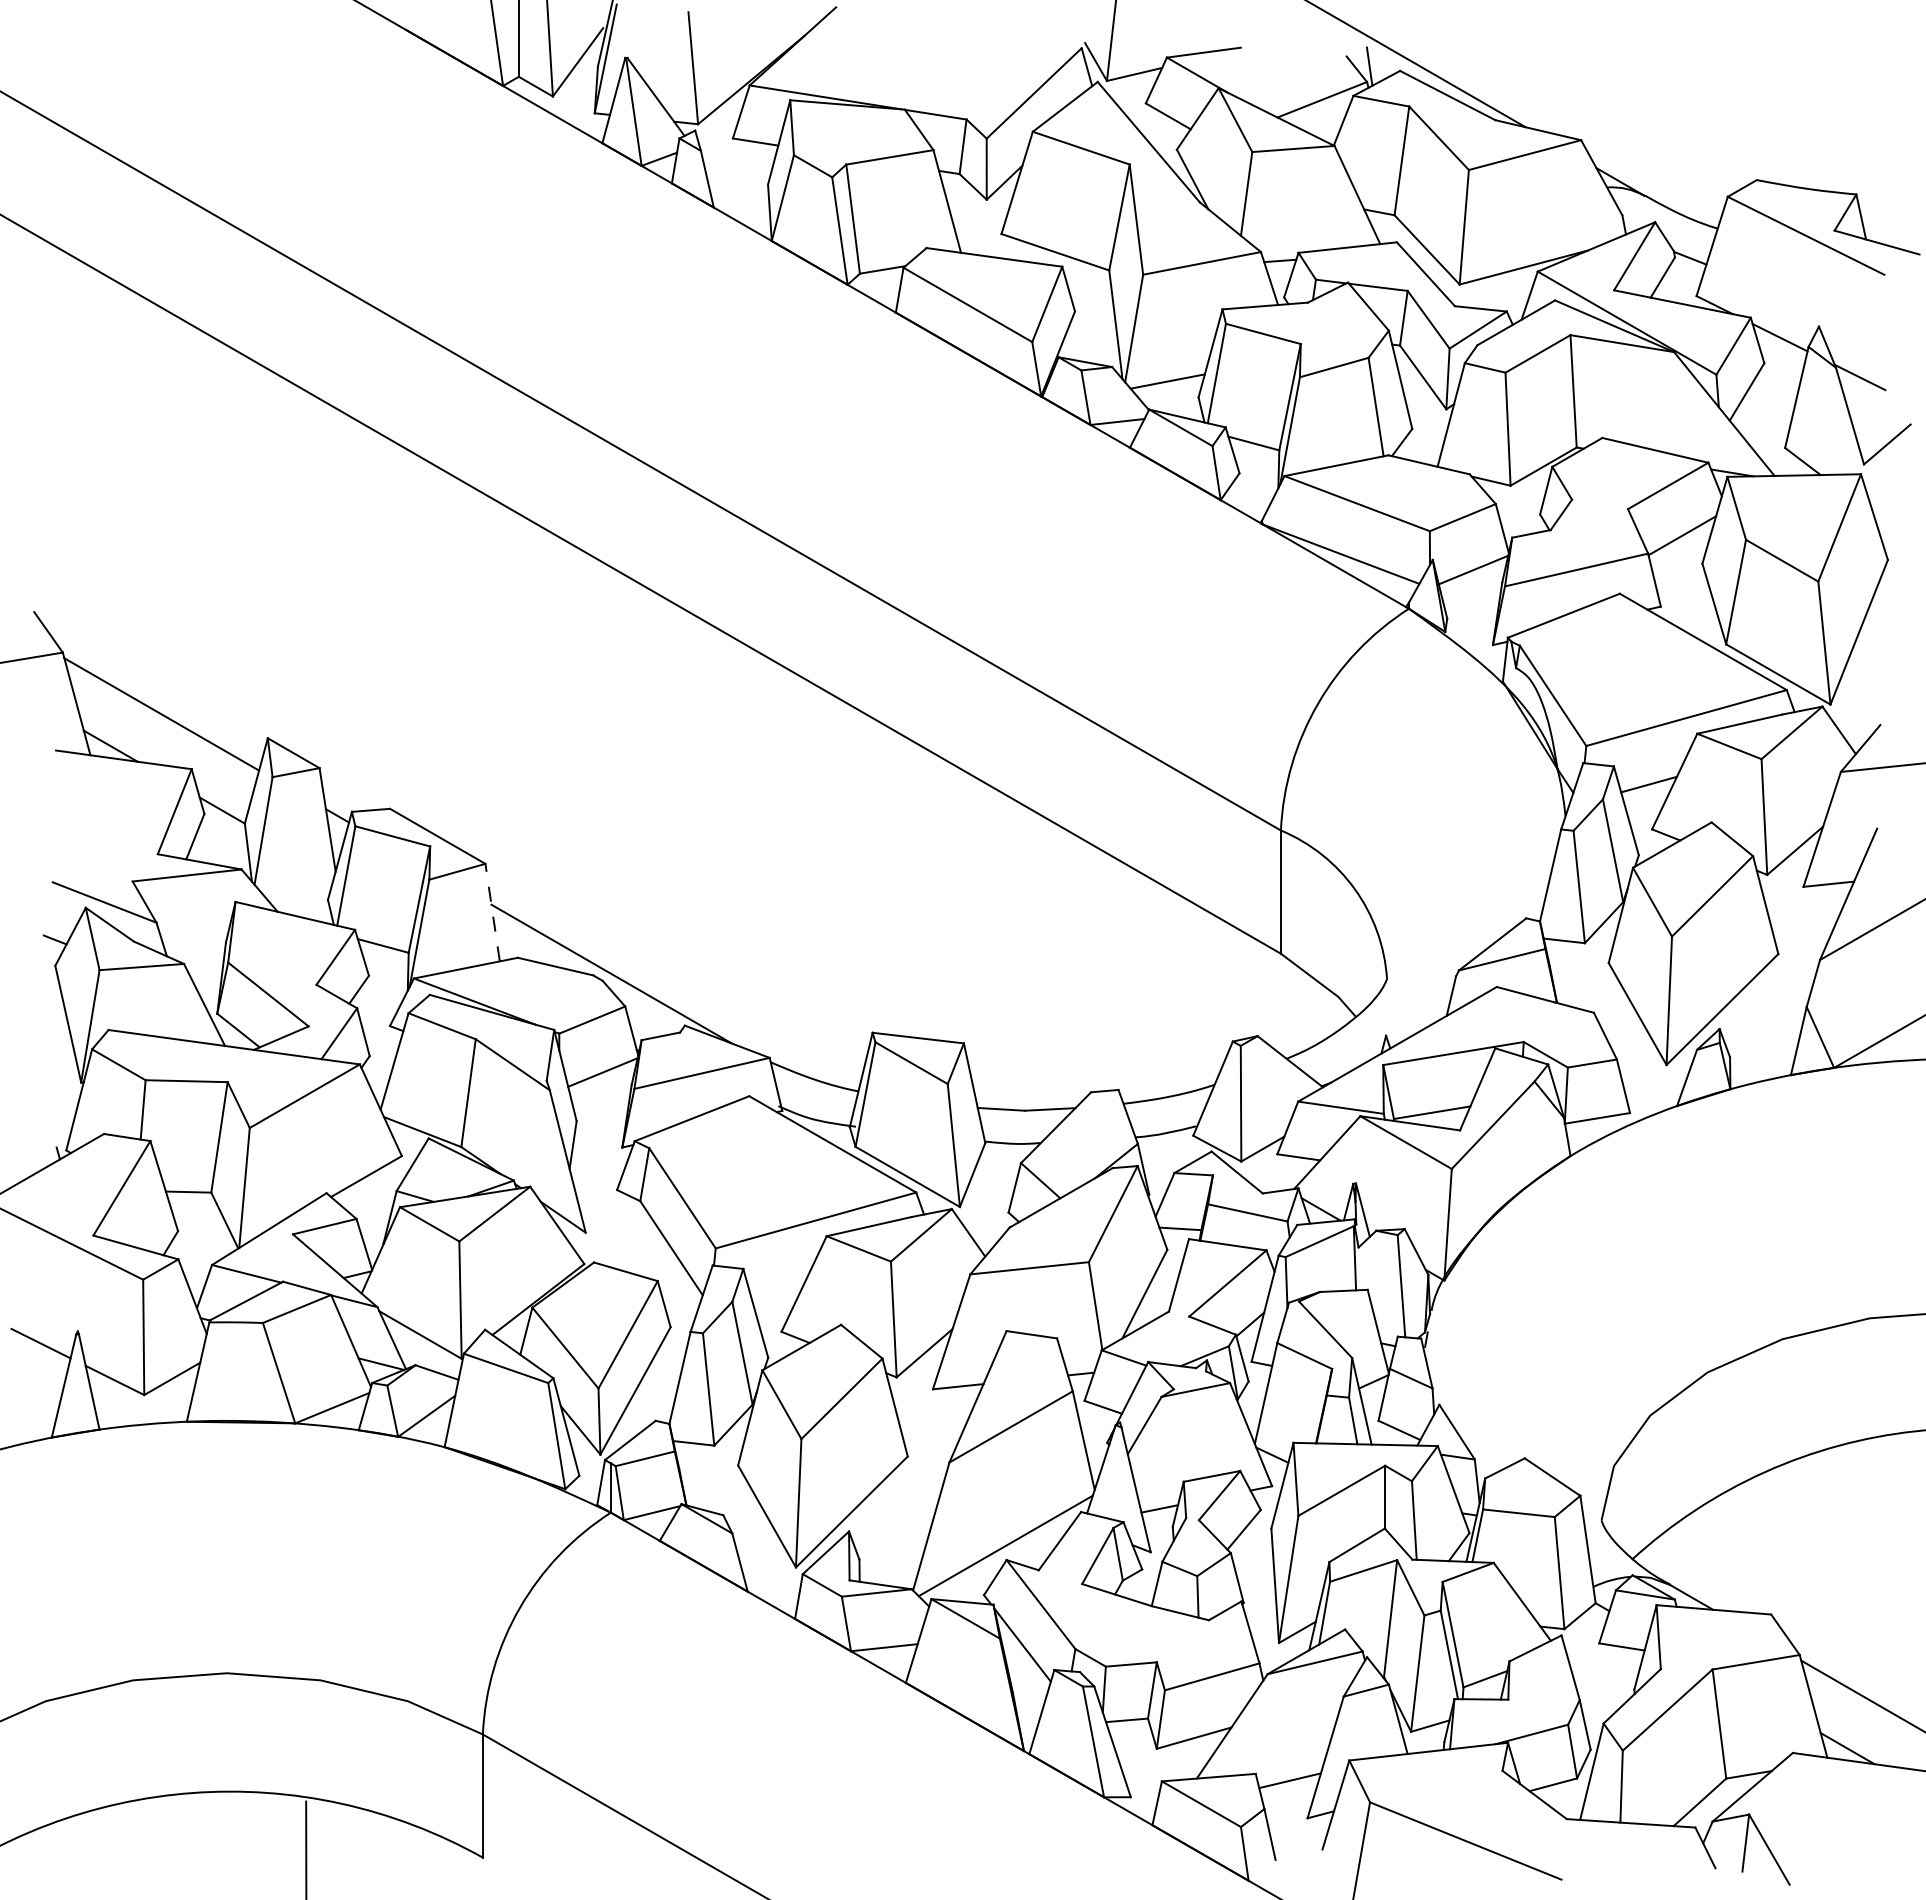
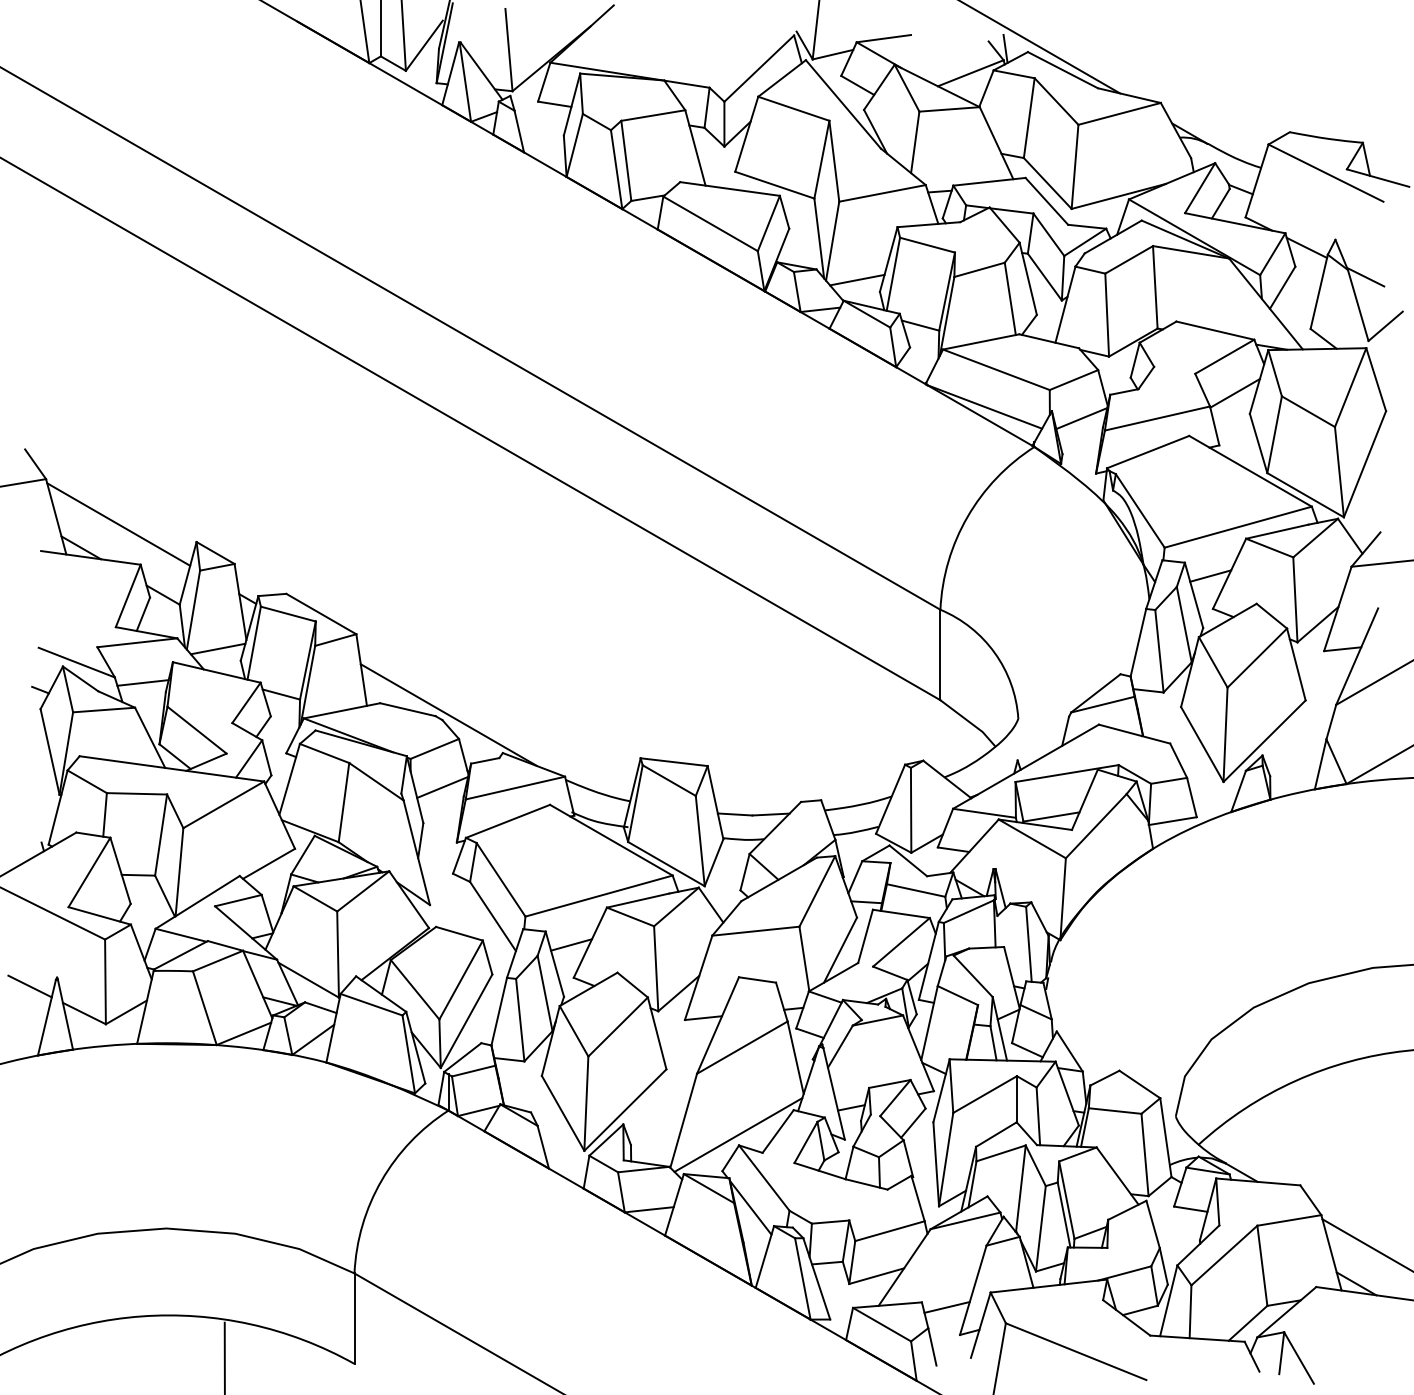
line: (297, 883) -> (218, 648), added
line: (492, 912) -> (361, 669), dashed -> solid
line: (194, 930) -> (142, 683), added
line: (778, 1286) -> (571, 944), added

